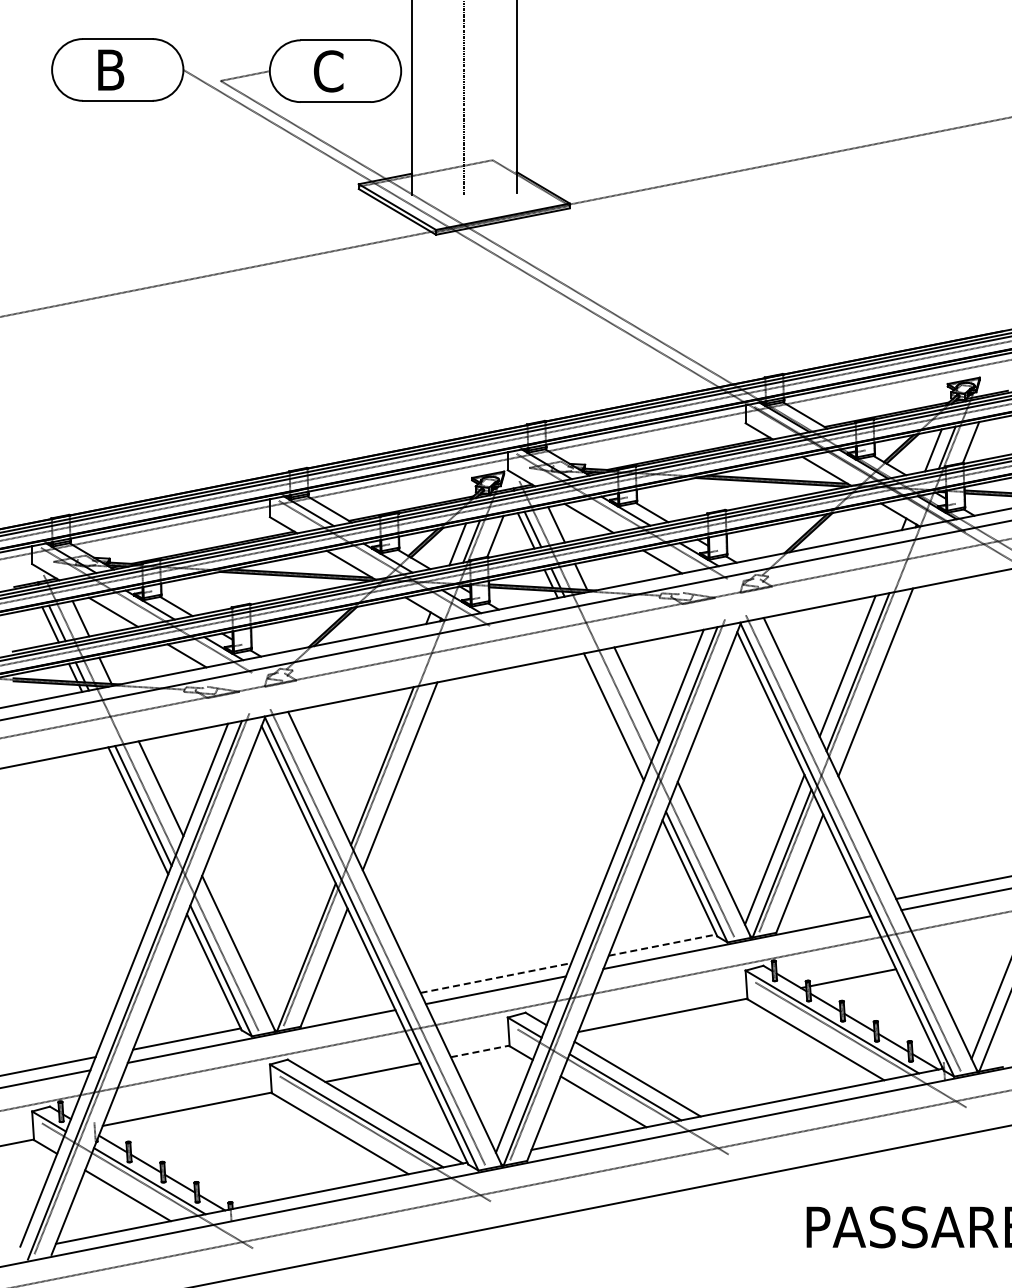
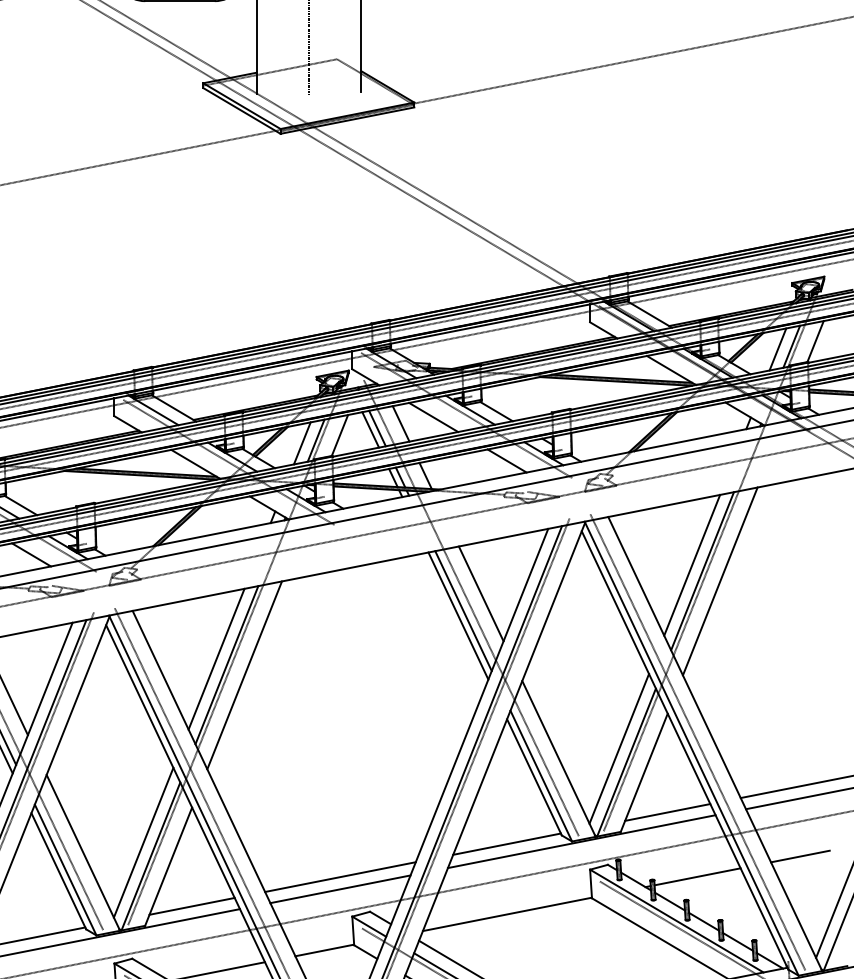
line: (618, 711) -> (463, 610), added
line: (372, 759) -> (217, 658), added
line: (822, 913) -> (667, 812), added
line: (298, 943) -> (143, 842), added
line: (662, 945) -> (507, 844), dashed -> solid
line: (955, 957) -> (800, 856), added
line: (495, 978) -> (340, 877), dashed -> solid
line: (347, 1006) -> (192, 905), added
line: (480, 1051) -> (325, 950), dashed -> solid

